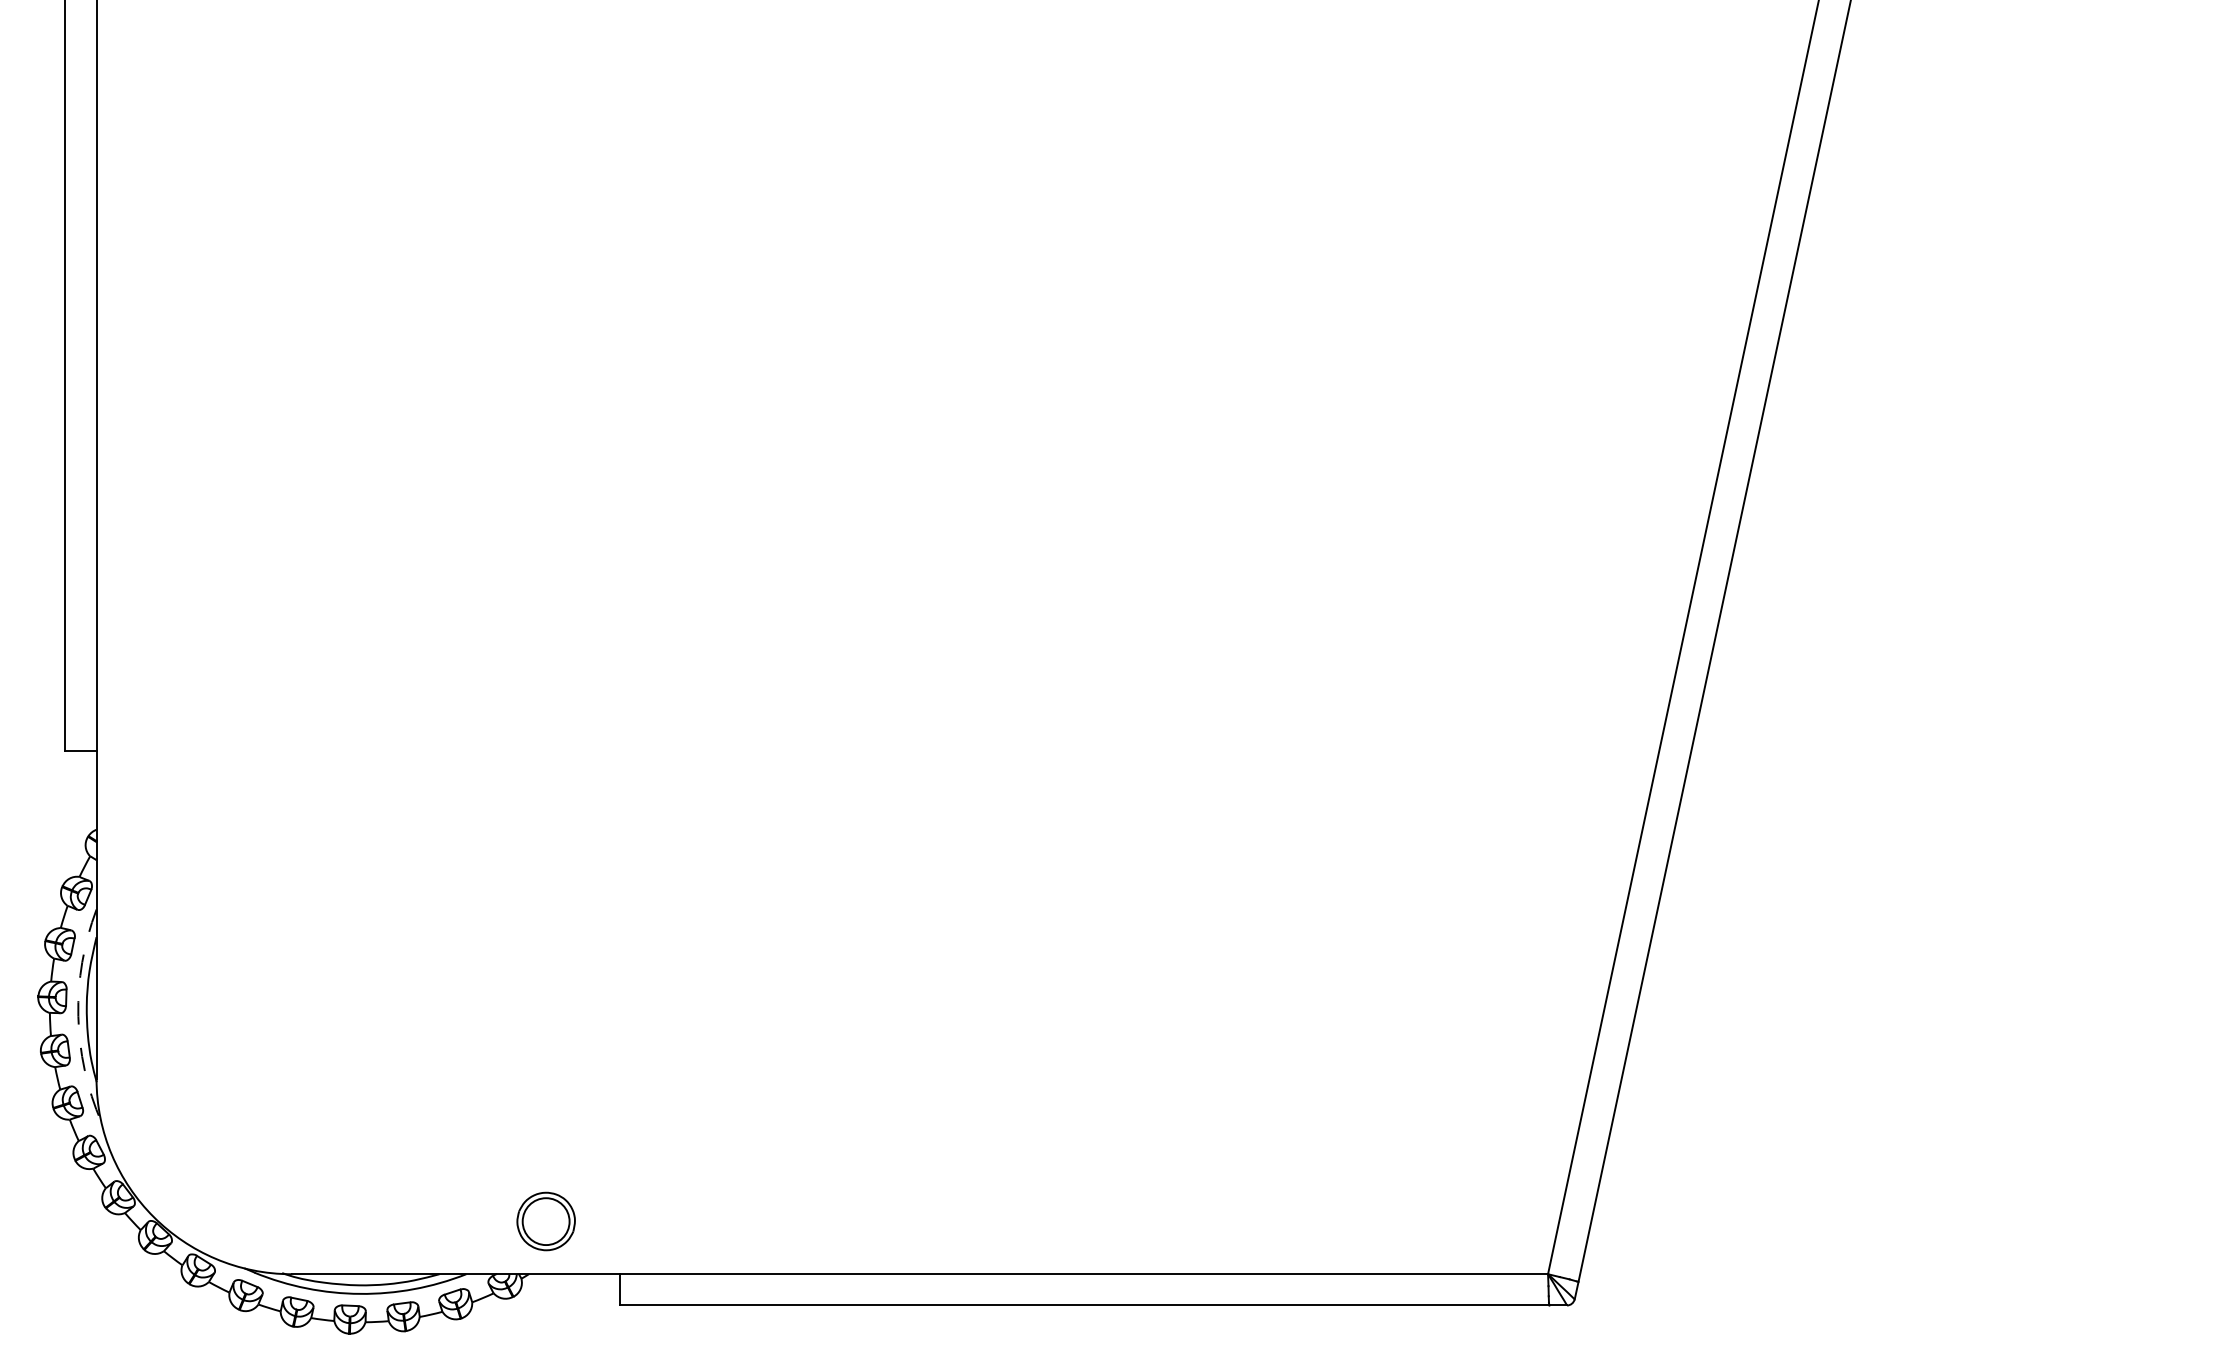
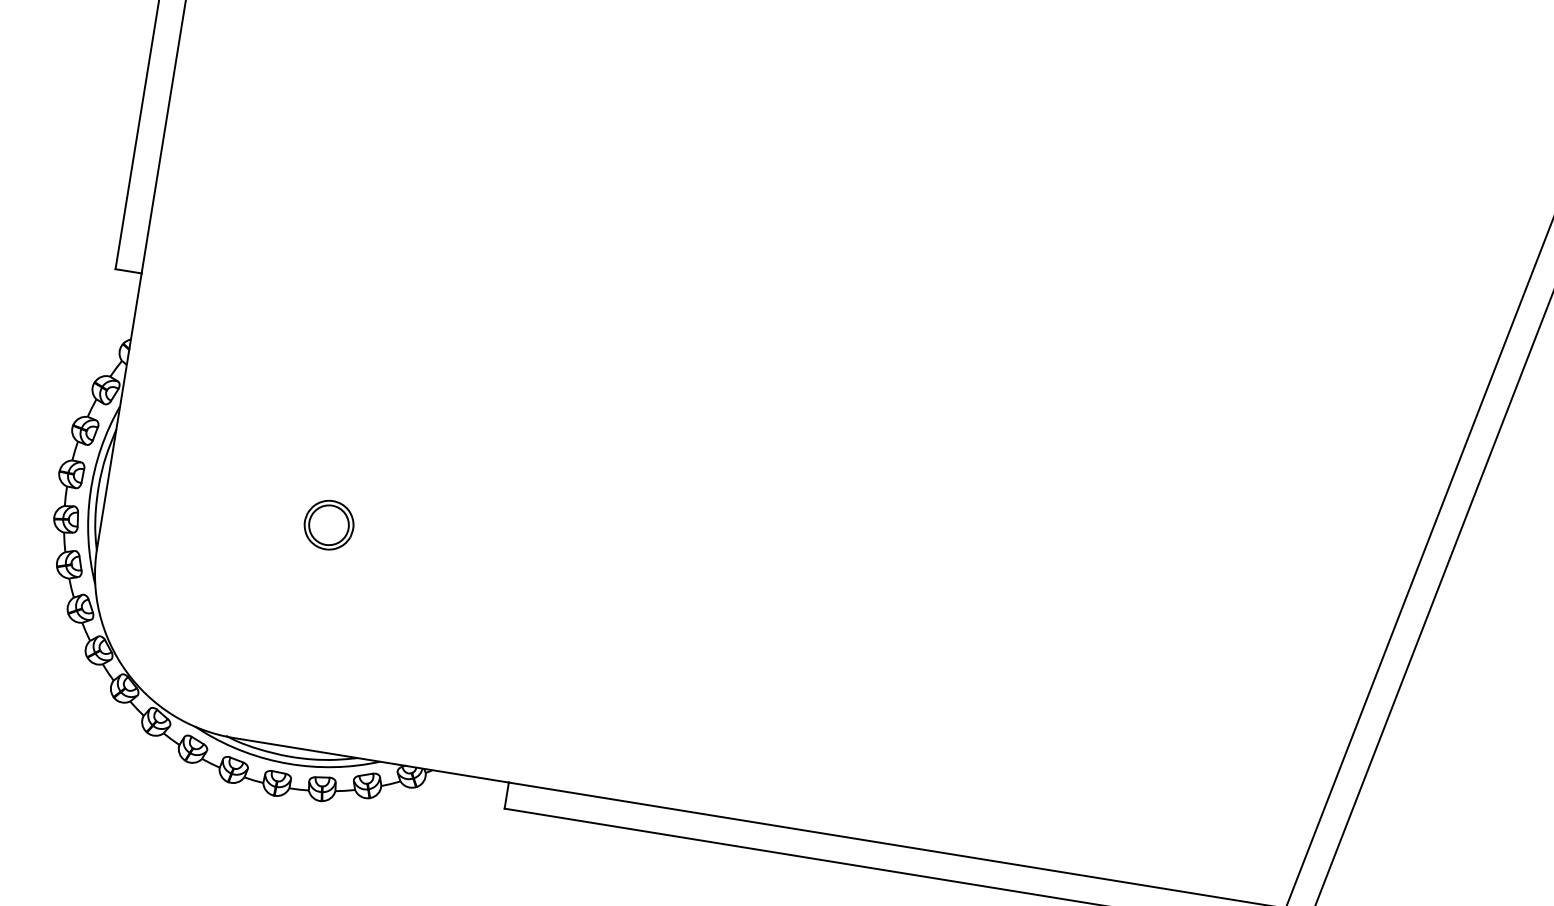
arc: (78, 1016) -> (90, 493), dashed -> solid
part: (545, 1221) -> (328, 525), moved

